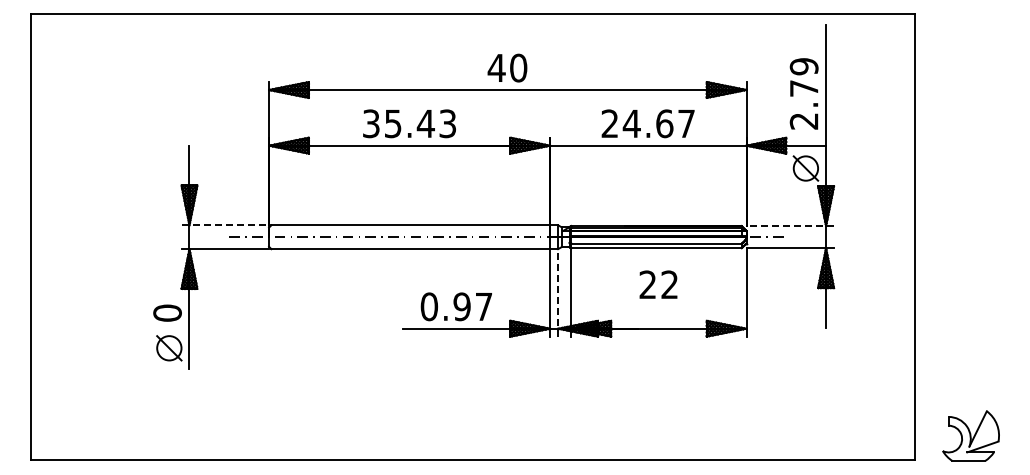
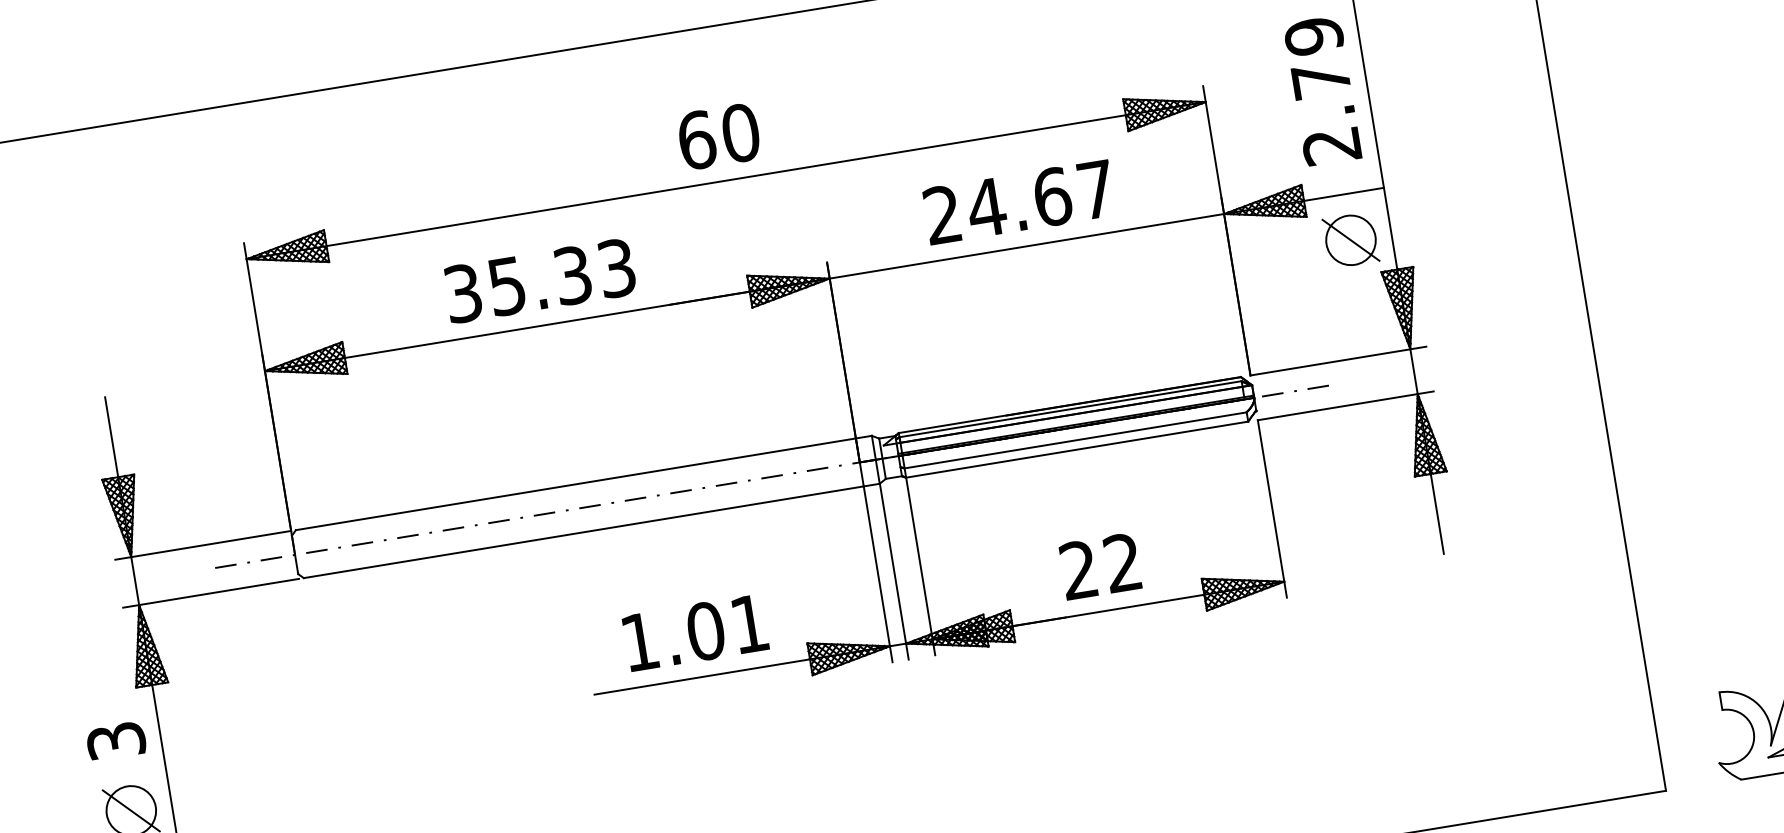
text: (496, 67) -> (696, 139), 40 -> 60
text: (425, 123) -> (571, 275), 35.43 -> 35.33
line: (225, 225) -> (203, 545), dashed -> solid
line: (790, 226) -> (1339, 361), dashed -> solid
text: (658, 284) -> (1100, 565), moved
line: (558, 292) -> (894, 570), dashed -> solid
text: (456, 306) -> (694, 632), 0.97 -> 1.01
text: (167, 312) -> (115, 739), 0 -> 3

